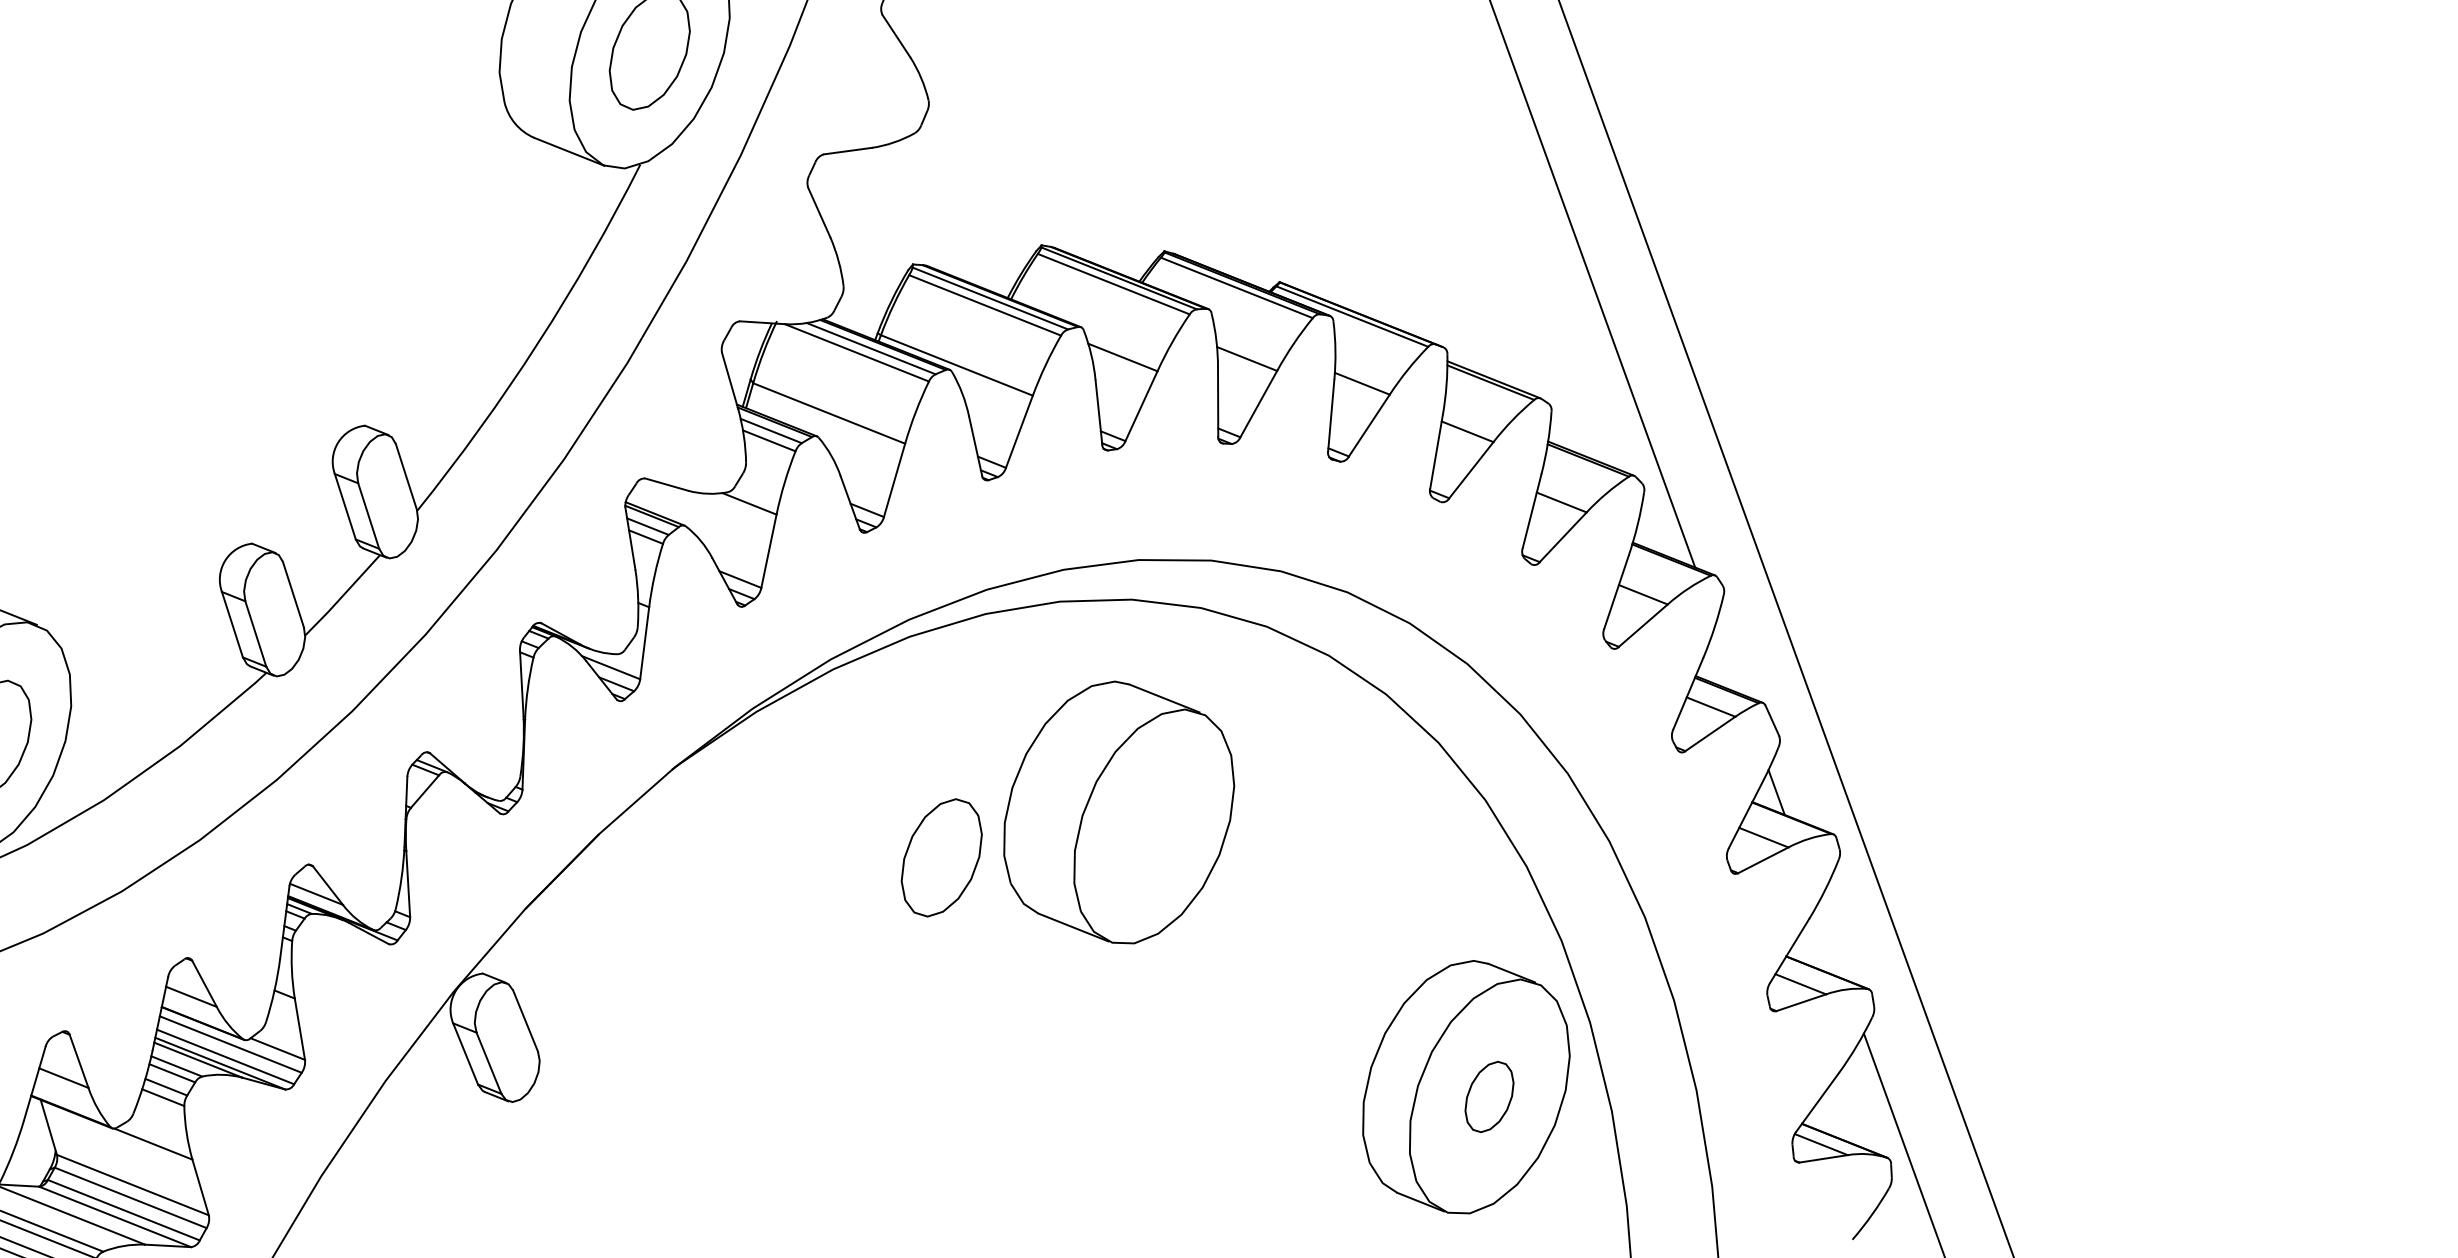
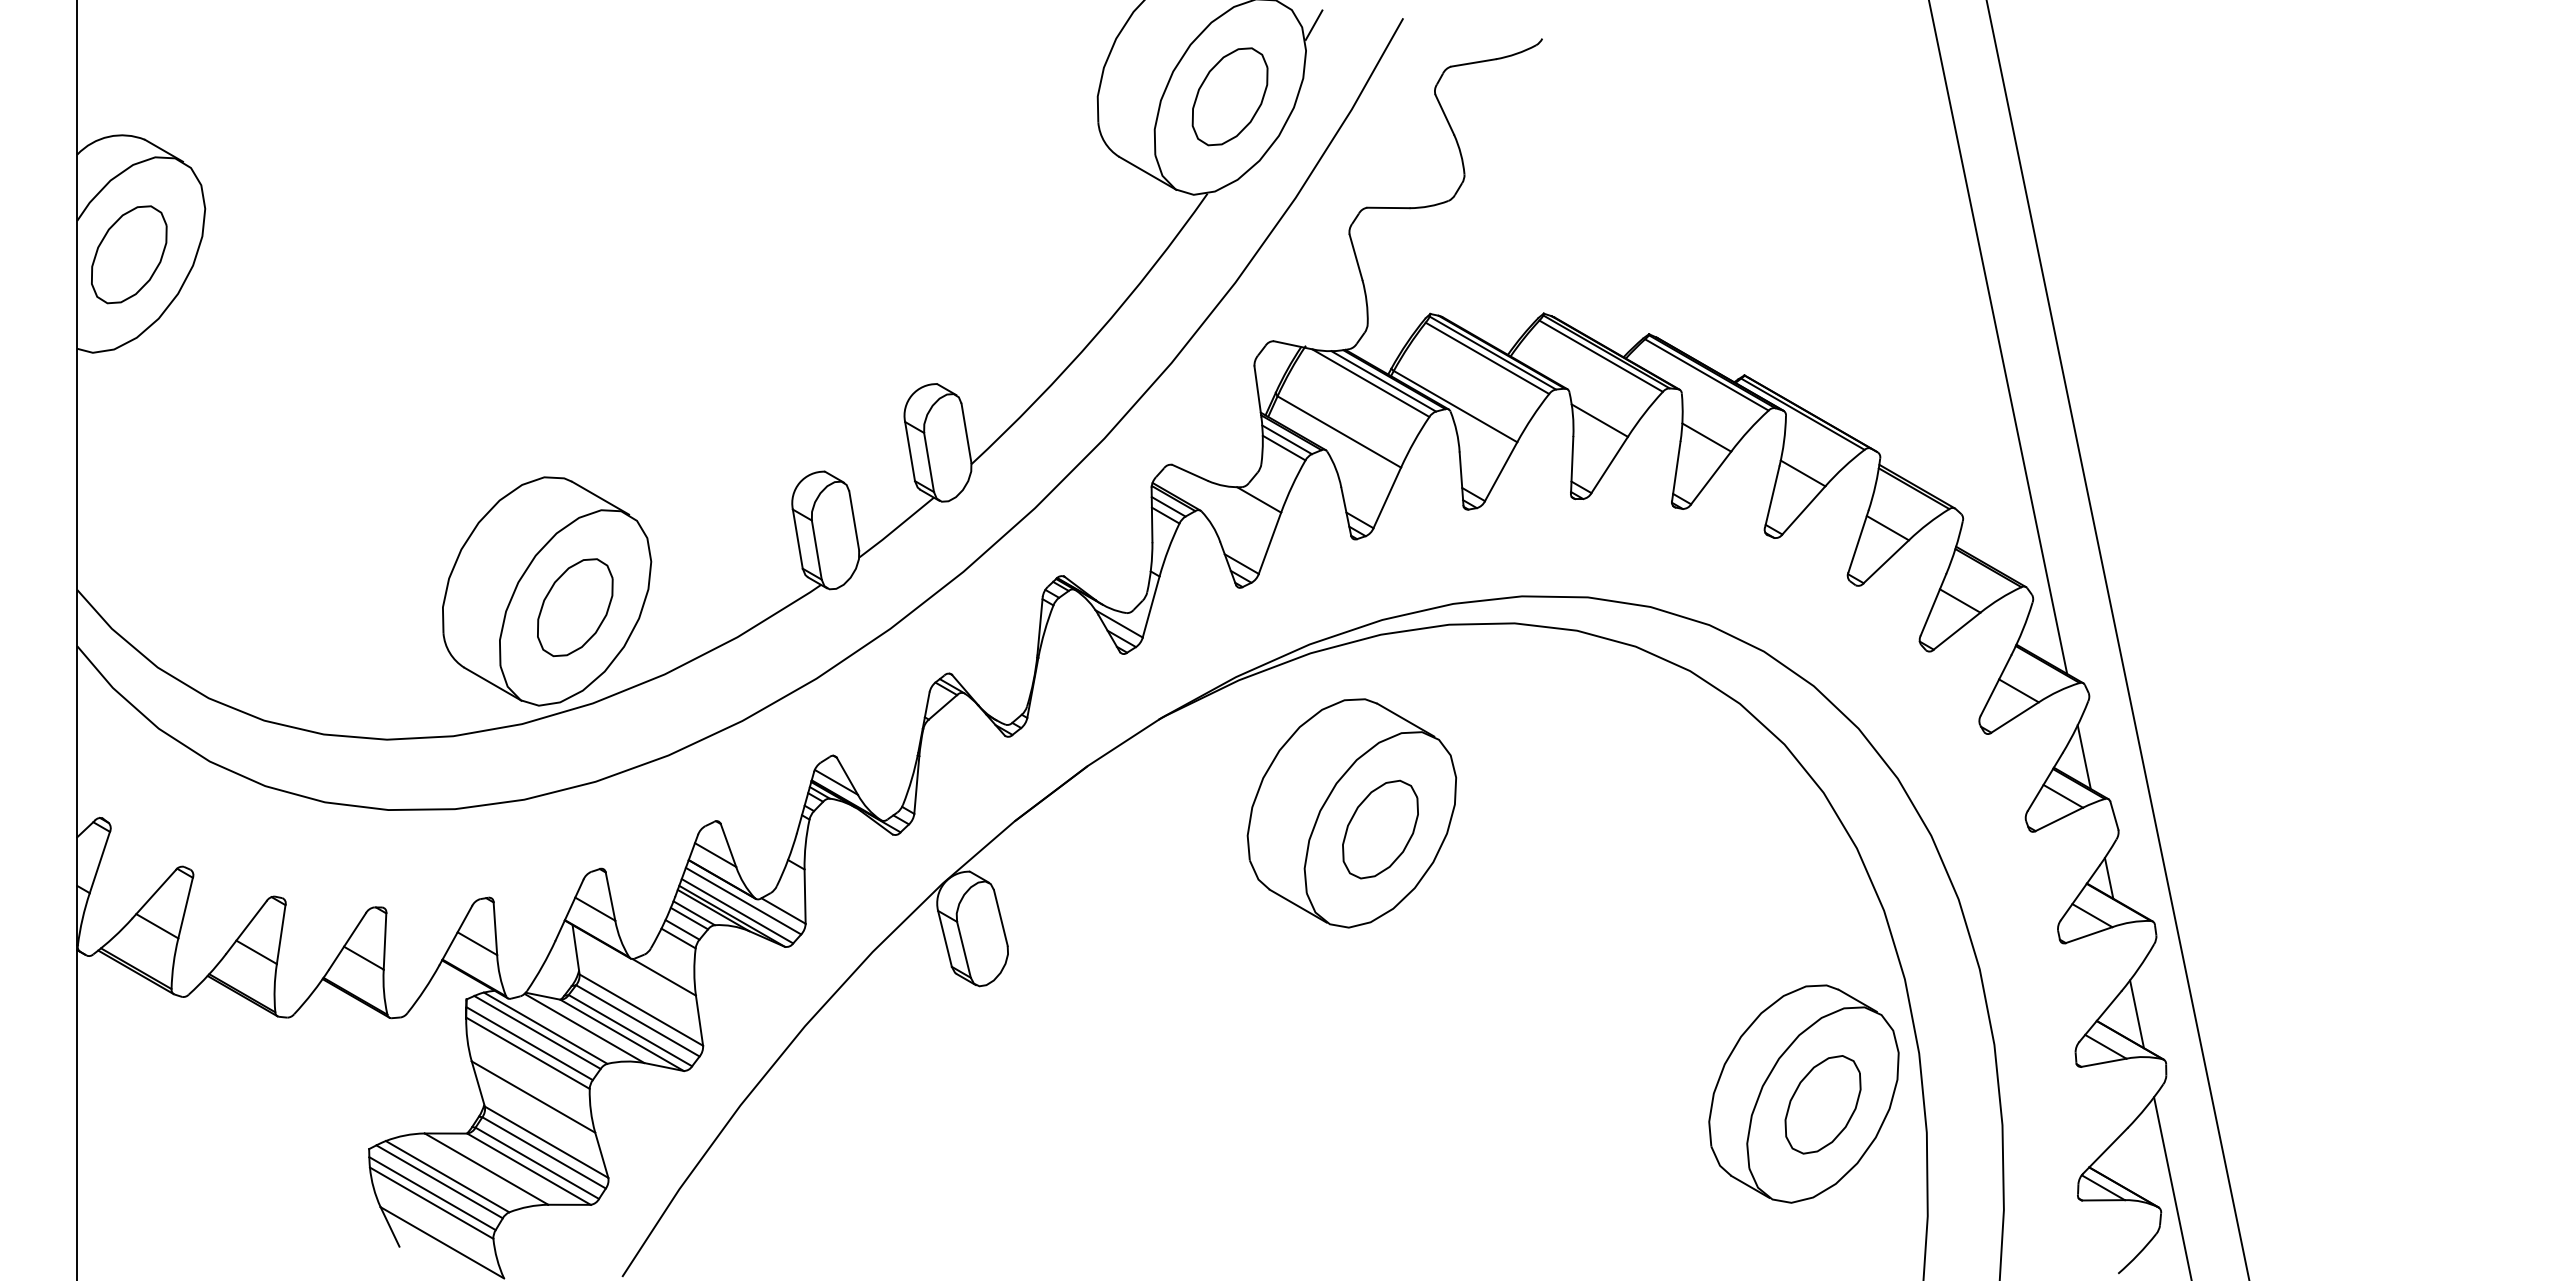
line: (1727, 658) -> (2083, 756), added
part: (1118, 813) -> (1351, 813), moved
line: (1830, 942) -> (2136, 1014), added
part: (1488, 1096) -> (1822, 1104), size x1.67

